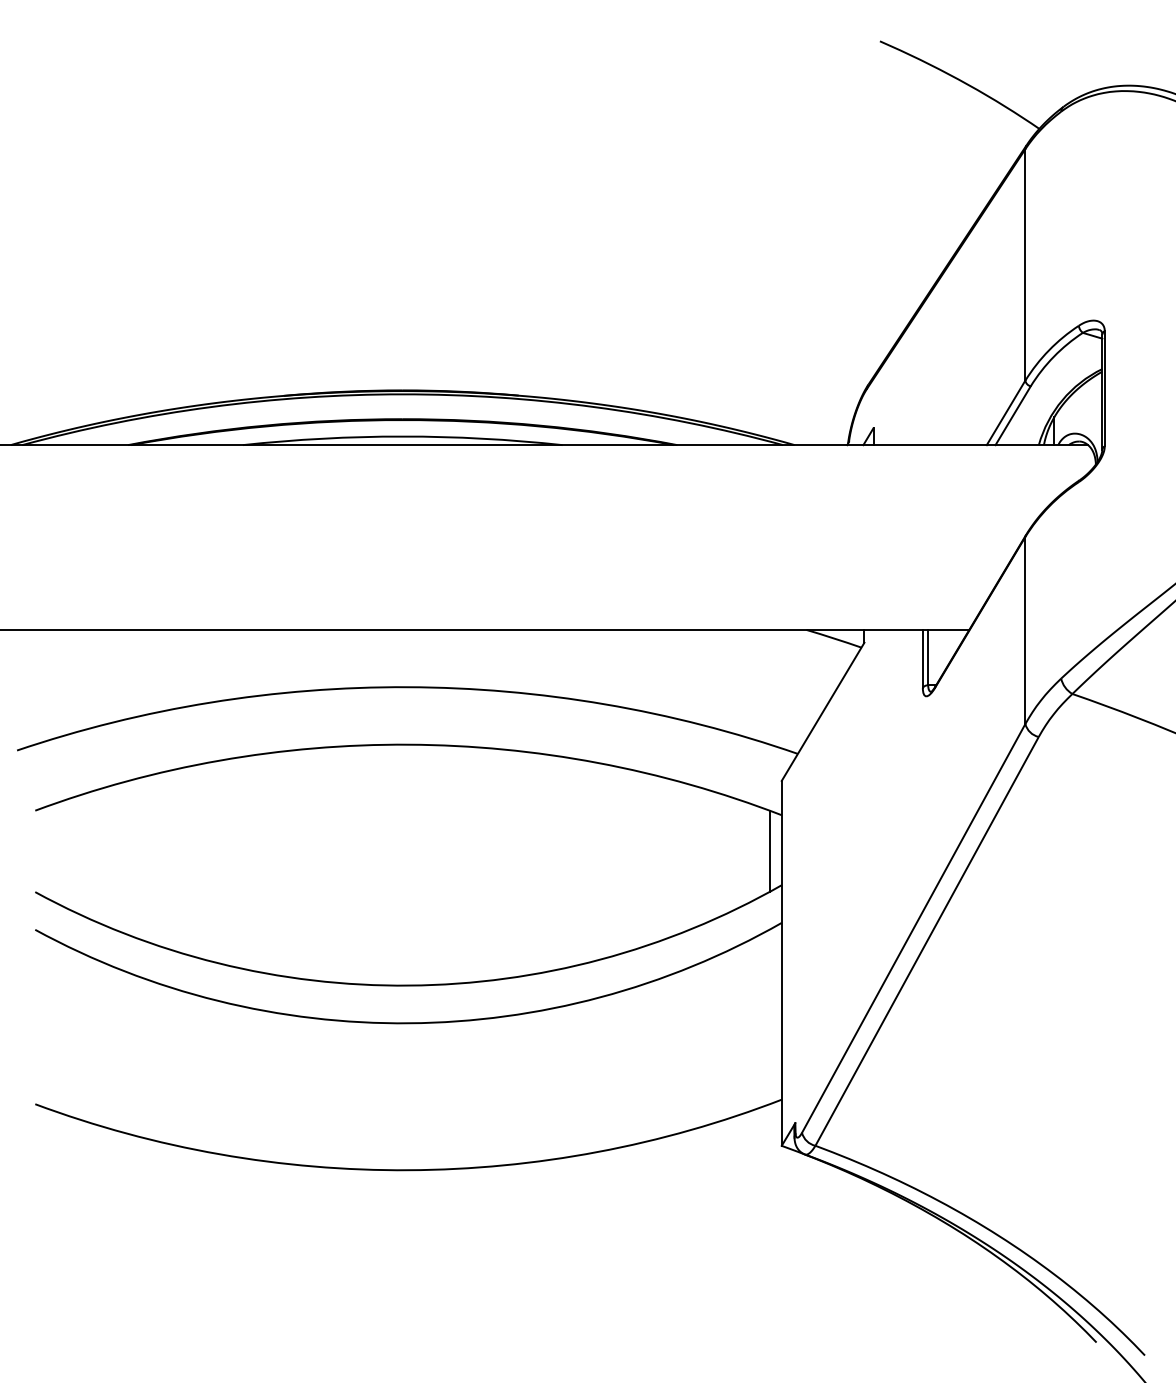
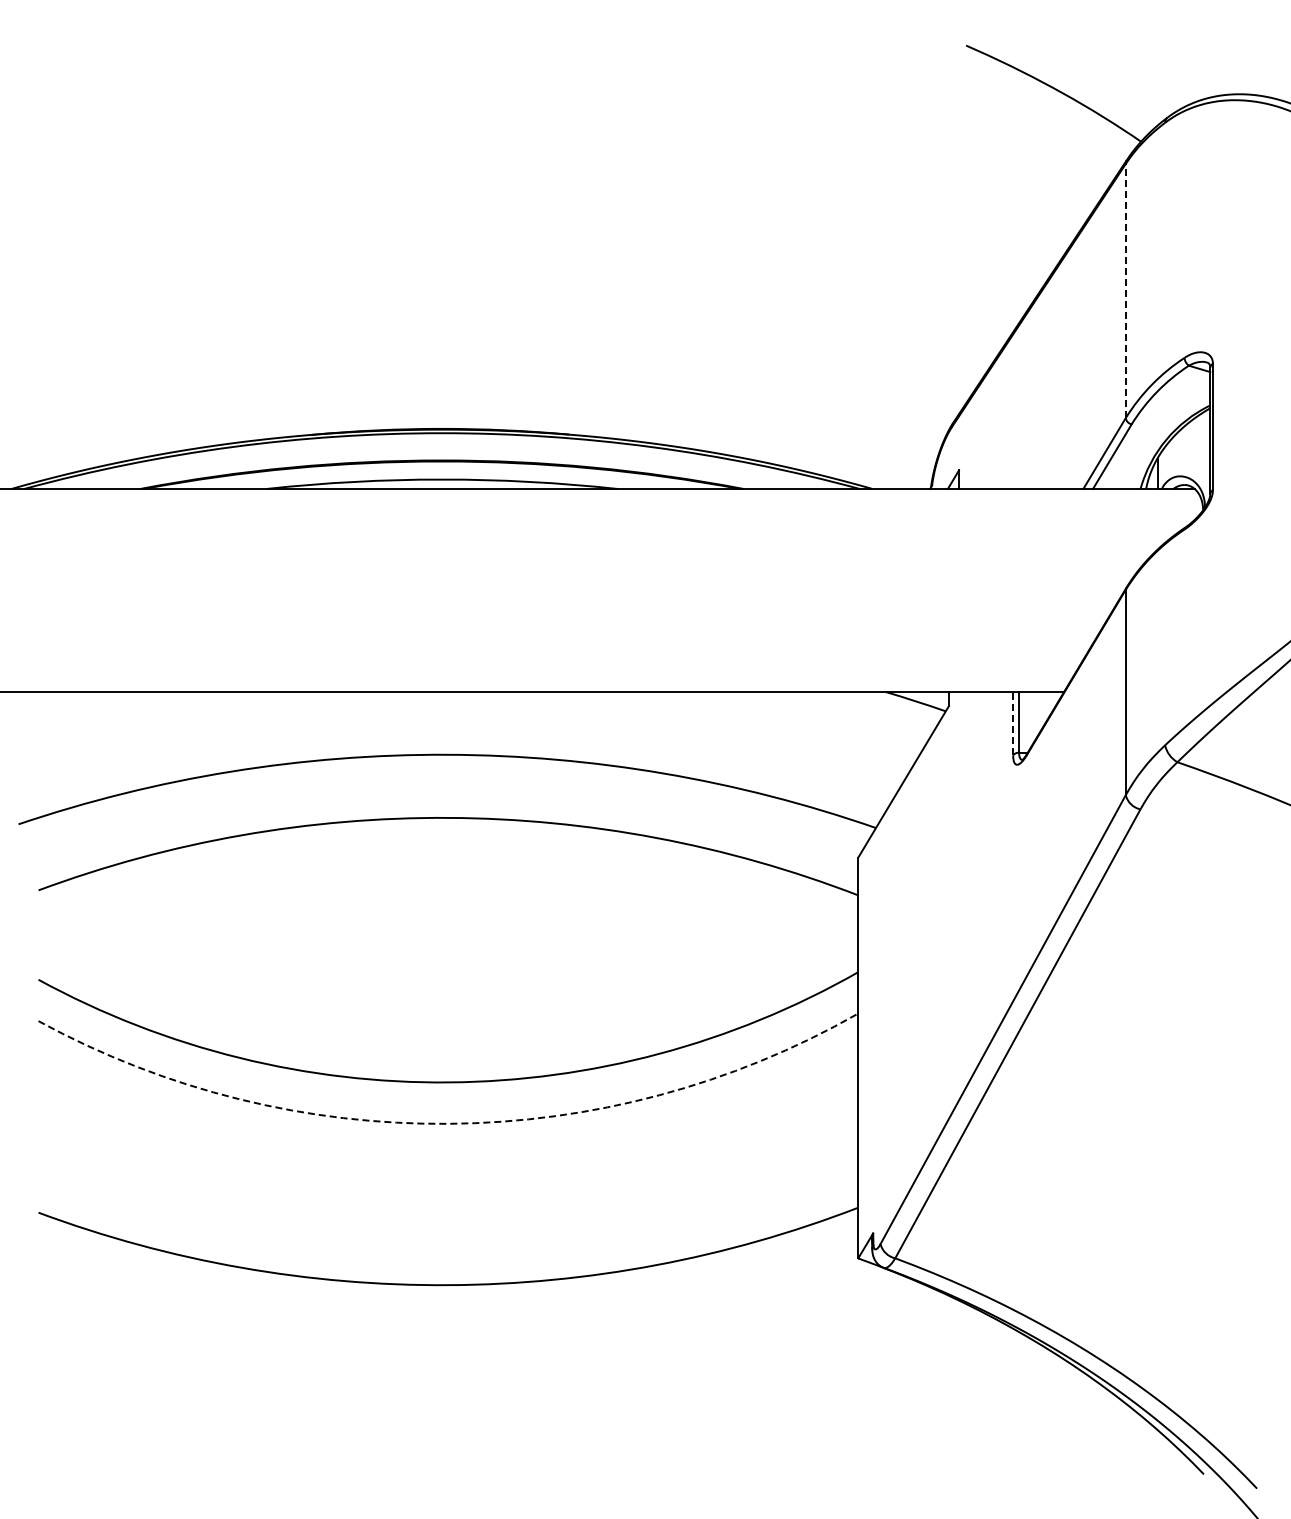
line: (1025, 264) -> (1125, 290), solid -> dashed
line: (923, 658) -> (1013, 723), solid -> dashed
line: (770, 850) -> (845, 934), removed
arc: (409, 1022) -> (449, 1123), solid -> dashed

